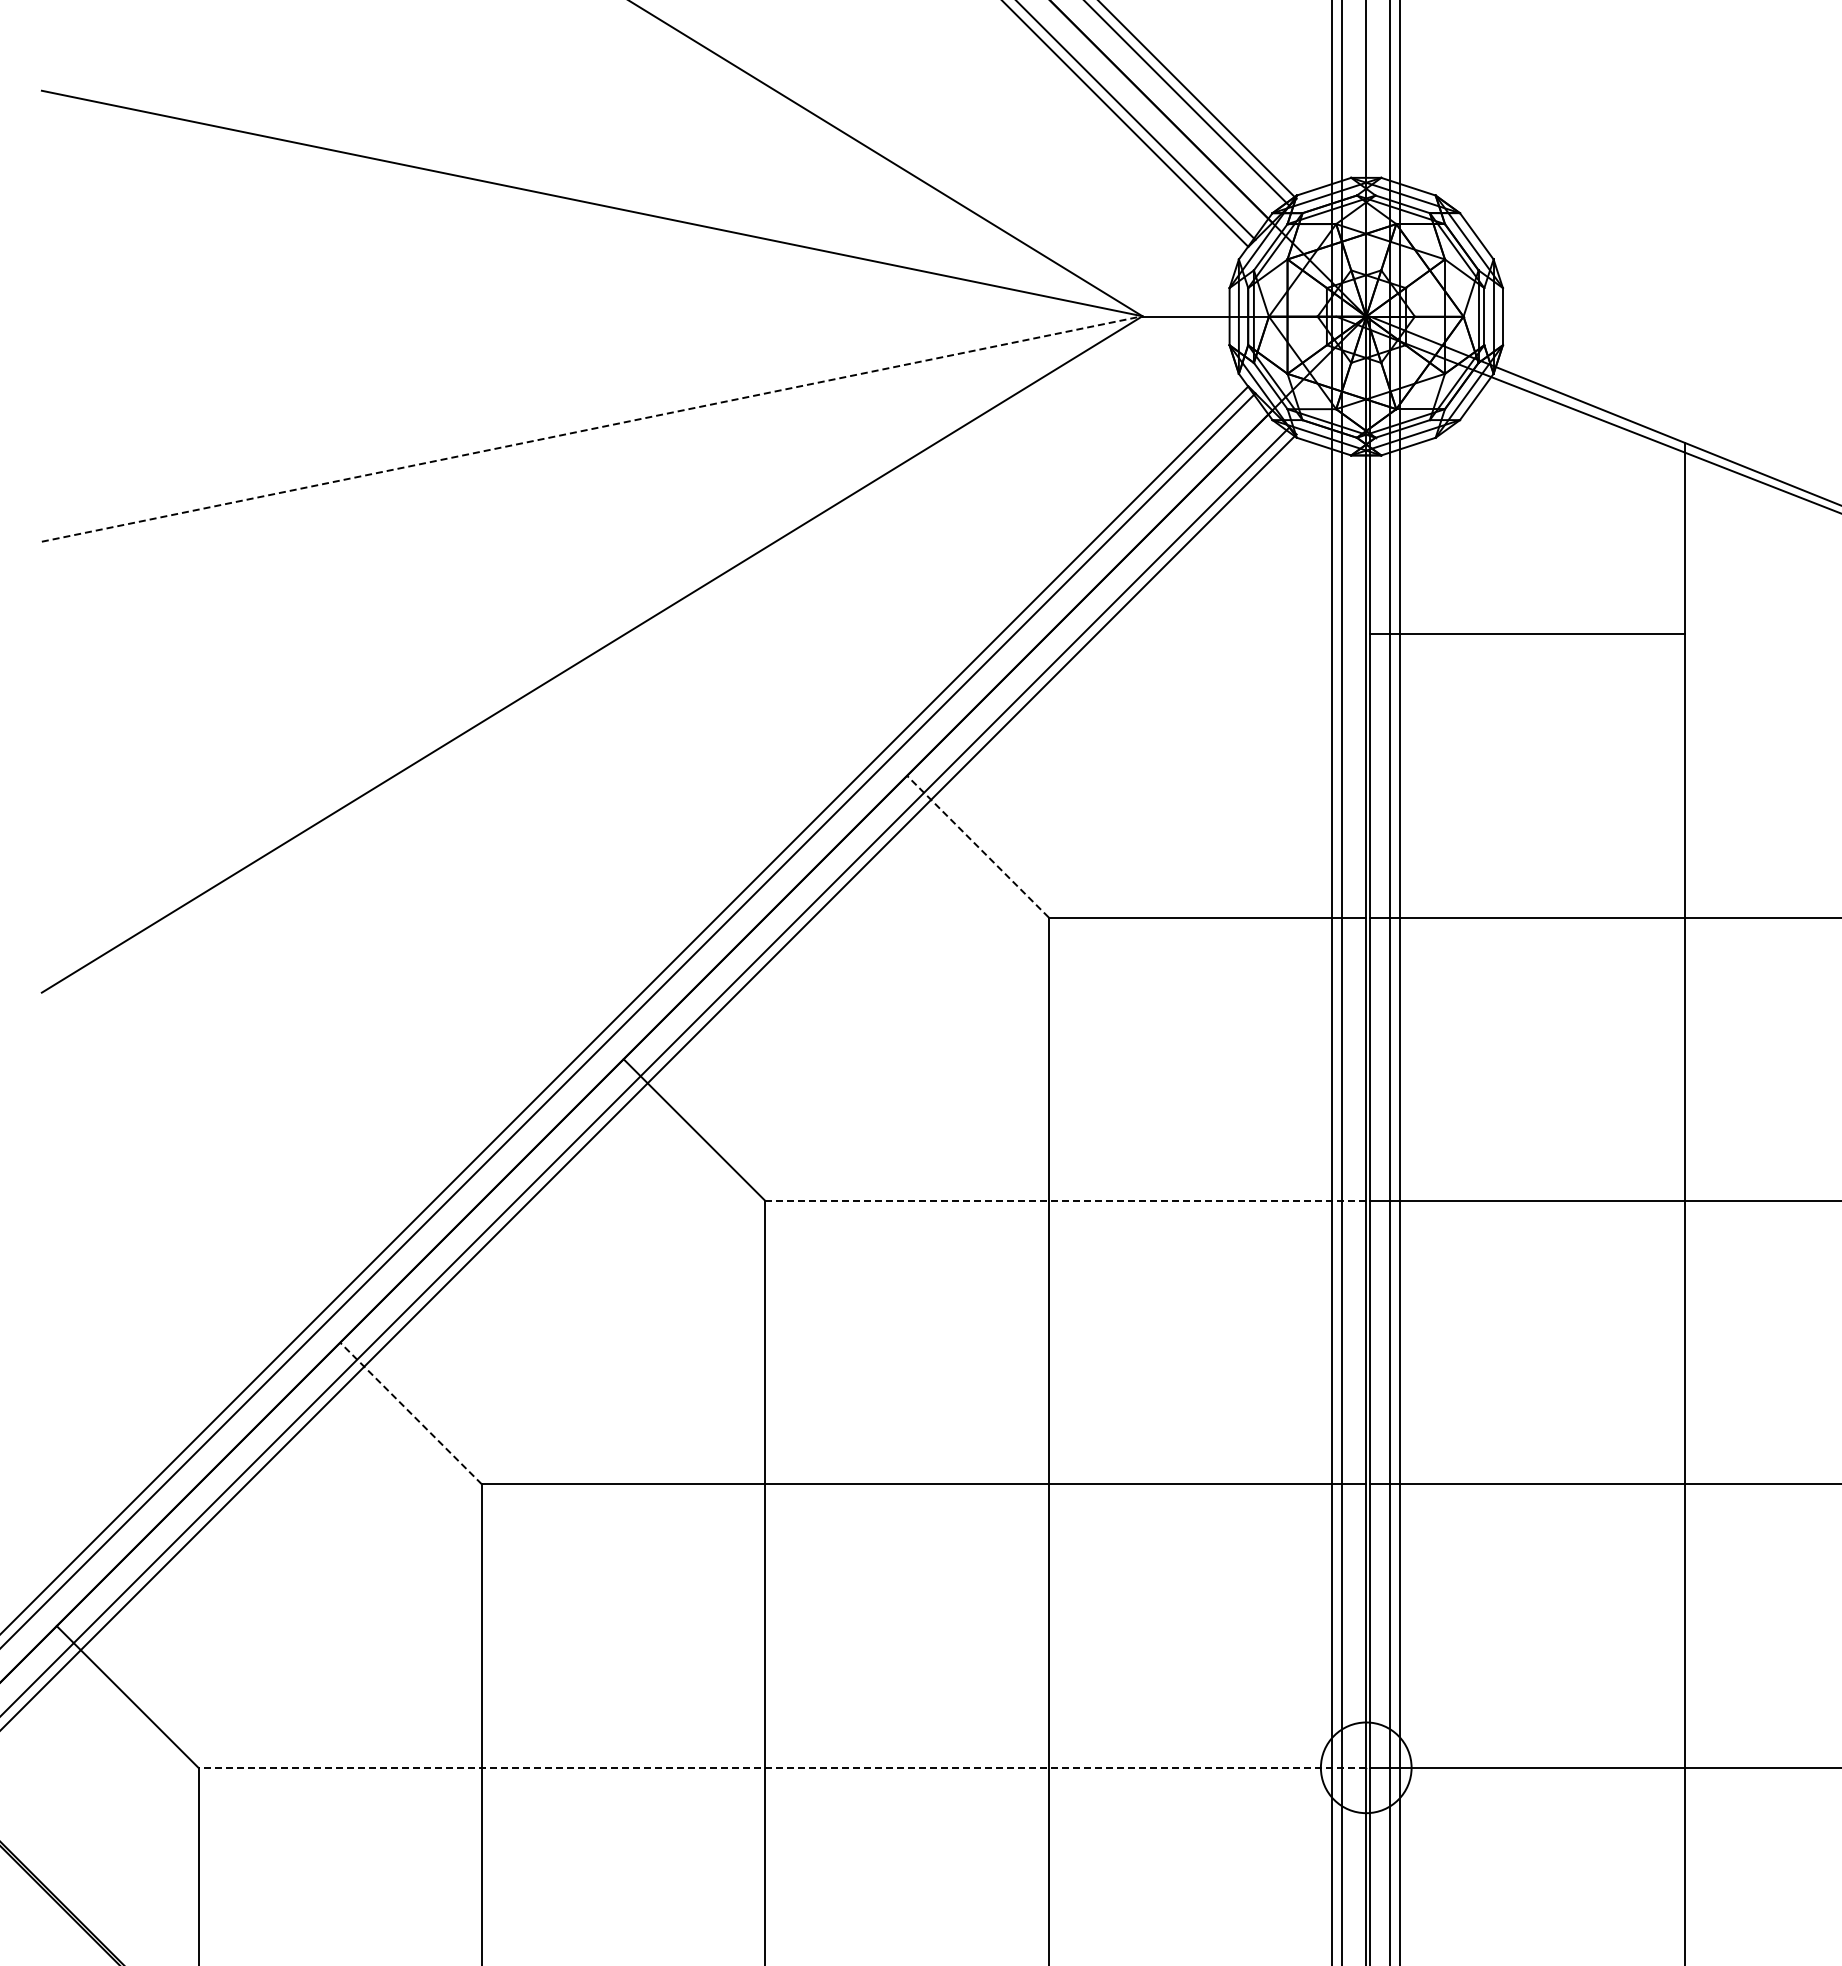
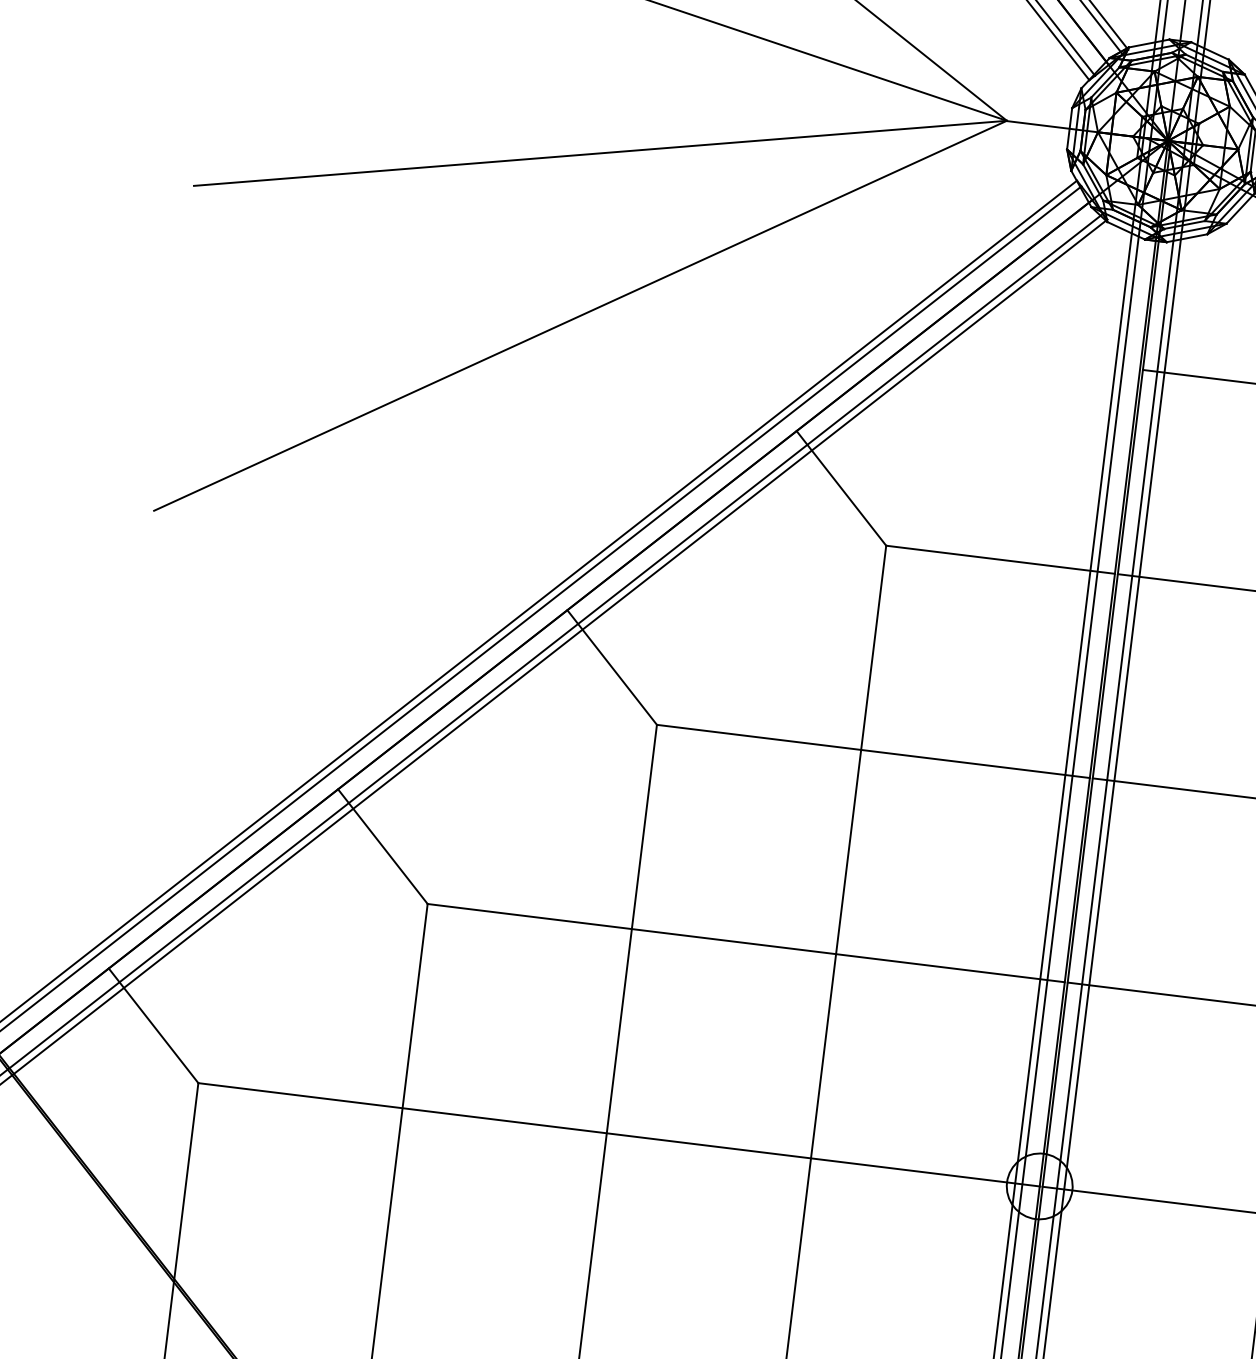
line: (592, 429) -> (600, 153), dashed -> solid
line: (977, 846) -> (841, 488), dashed -> solid
line: (1065, 1200) -> (873, 751), dashed -> solid
line: (410, 1413) -> (382, 846), dashed -> solid
line: (782, 1767) -> (619, 1134), dashed -> solid

